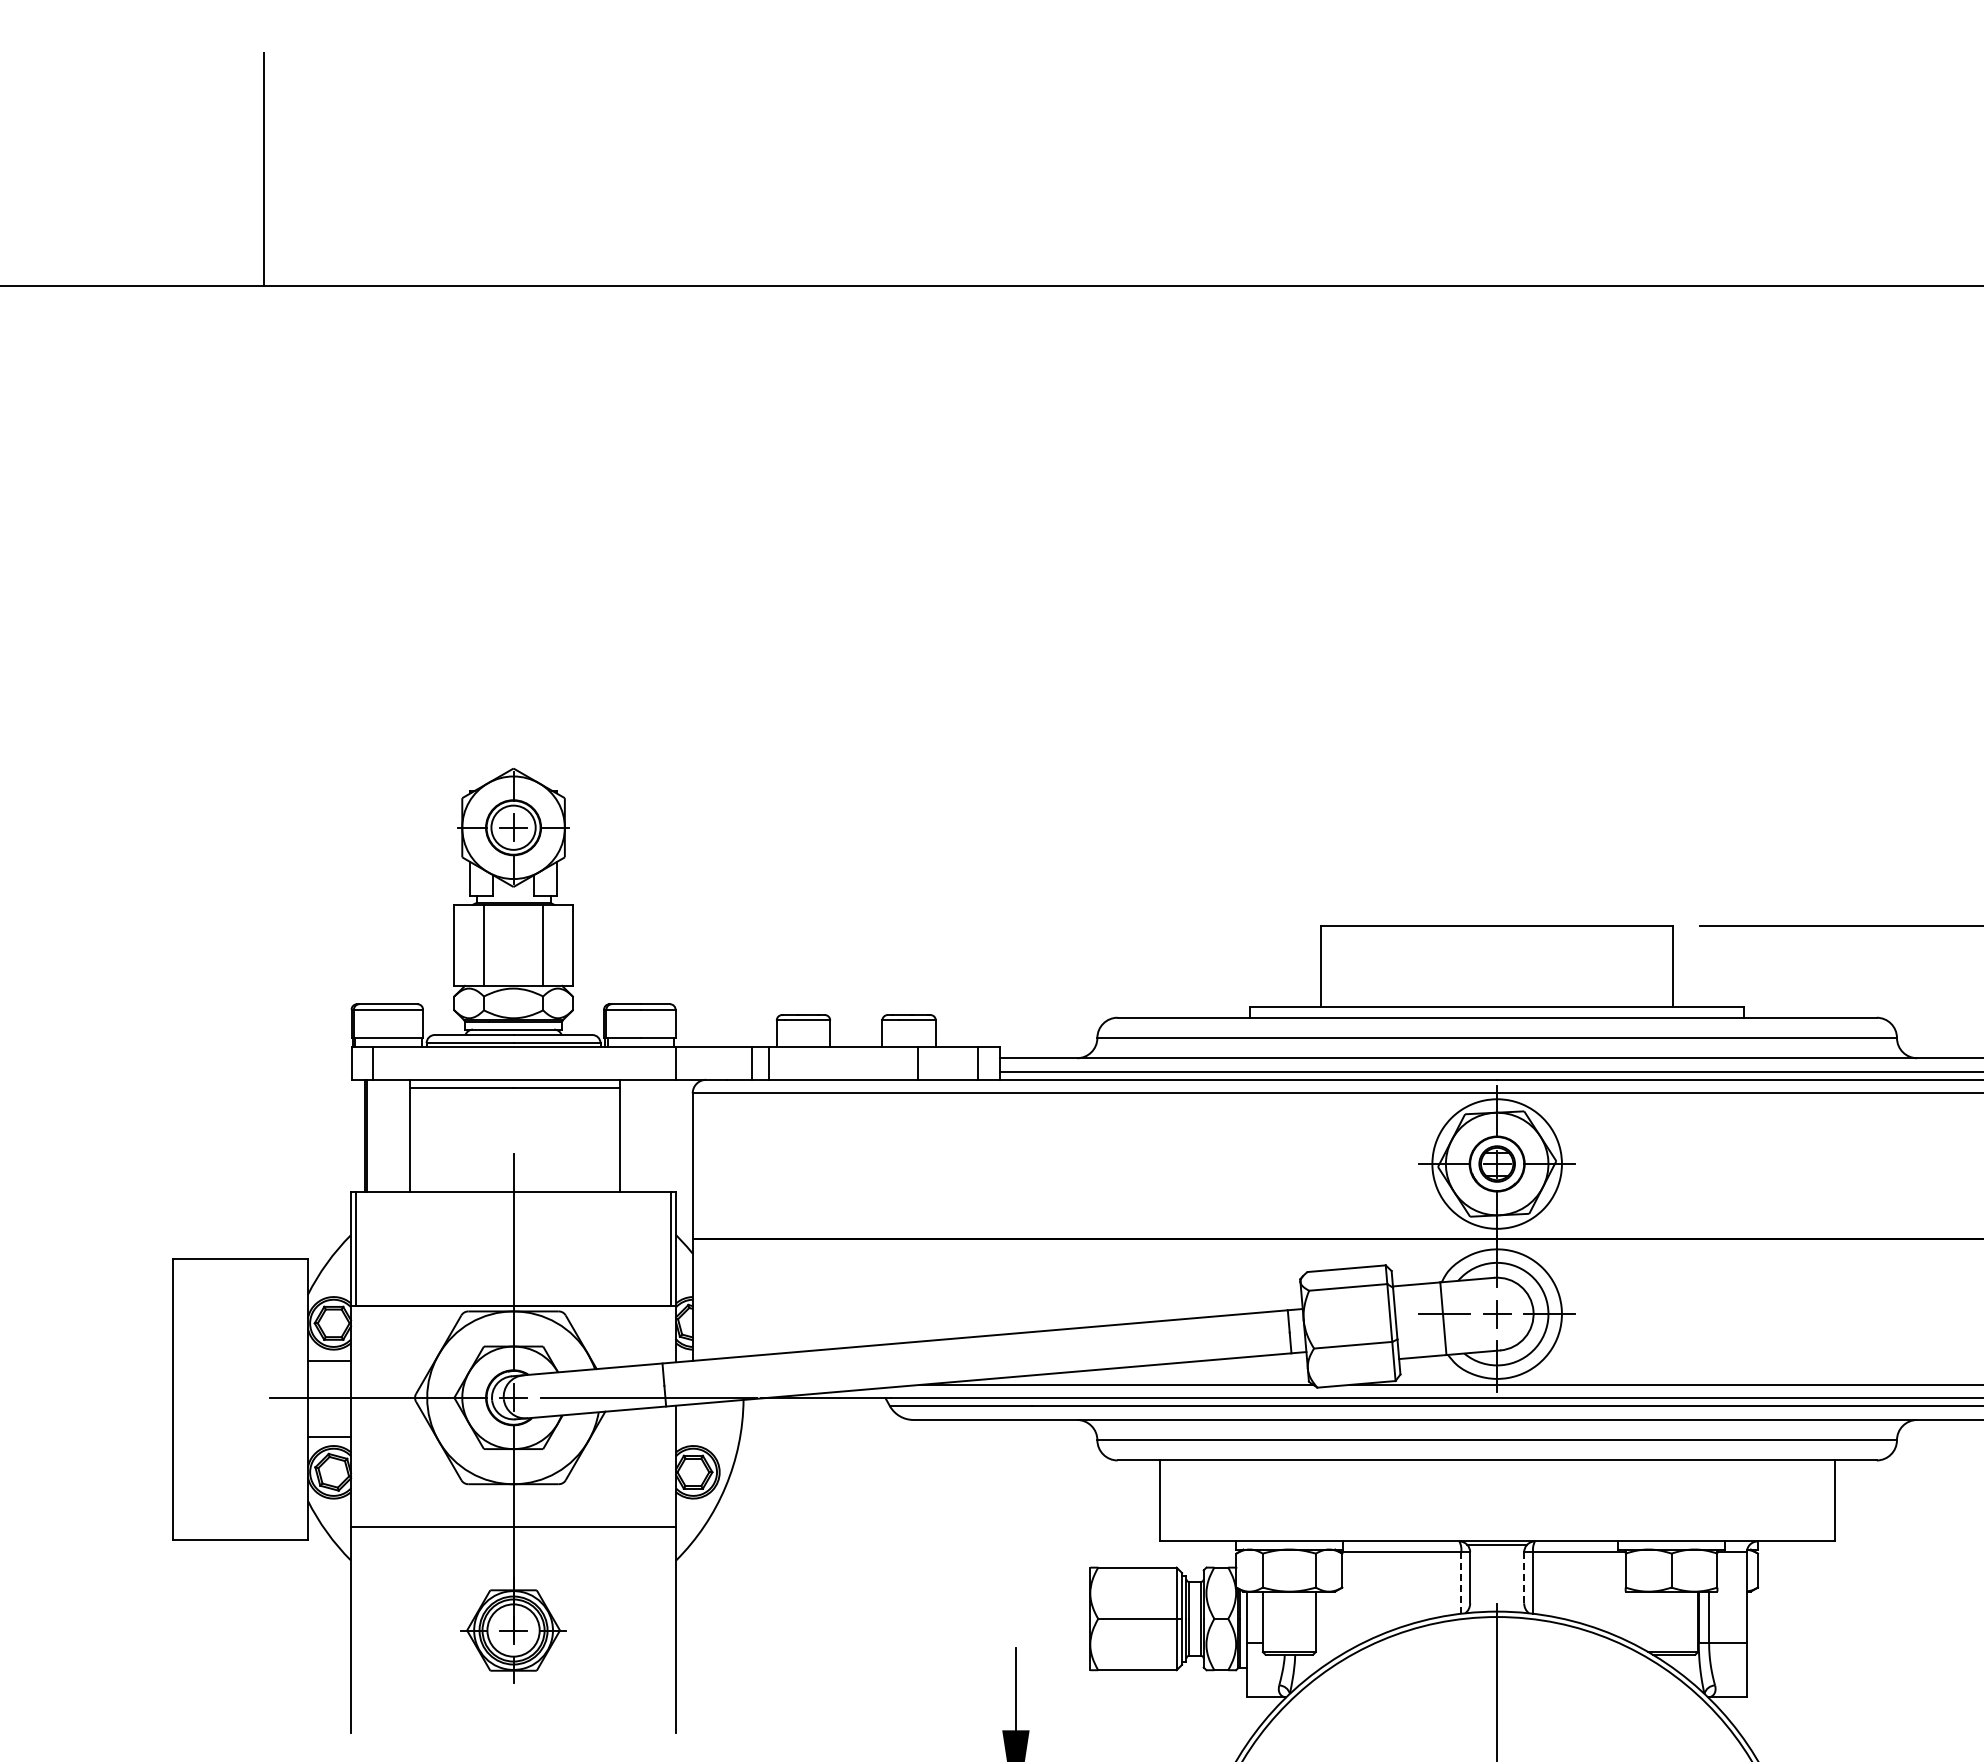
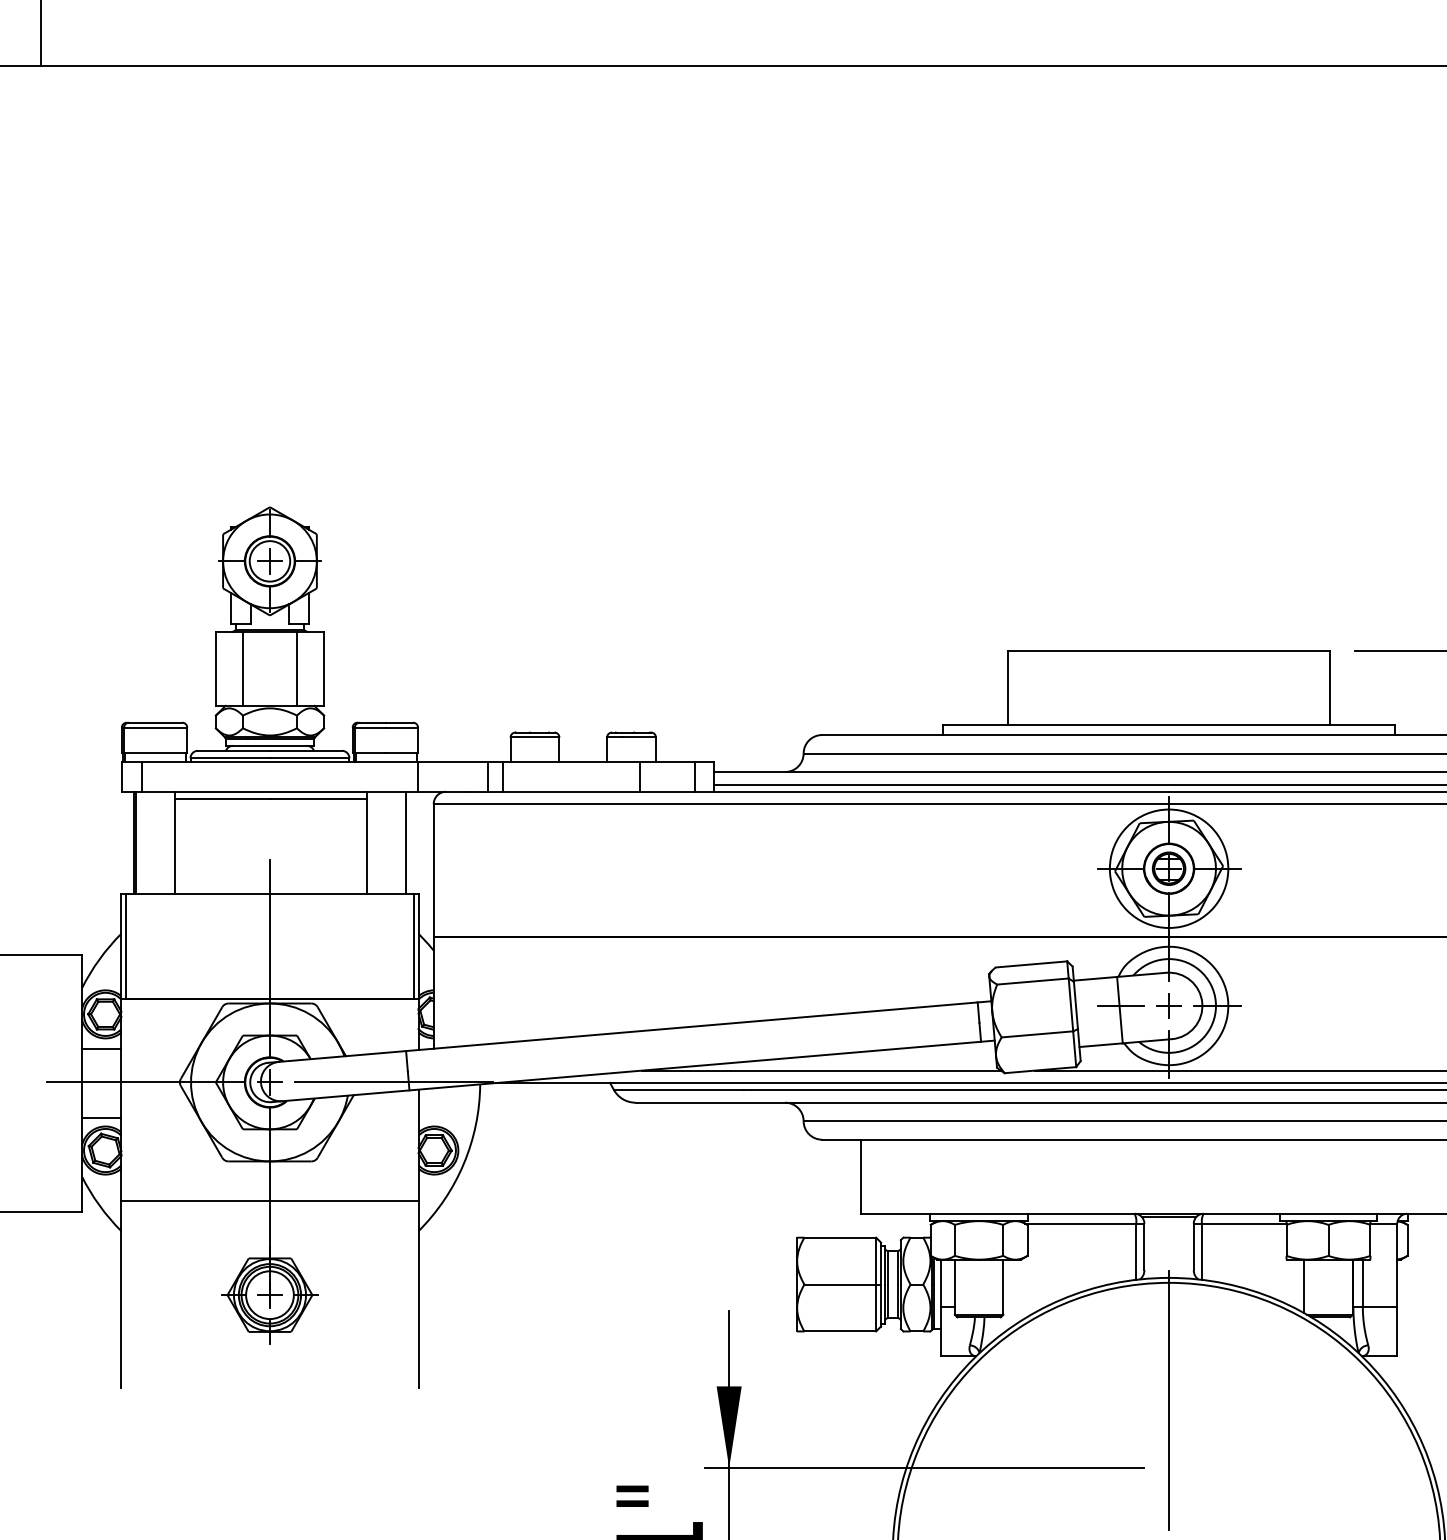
line: (662, 1135) -> (406, 842), added
line: (1524, 1577) -> (1194, 1246), dashed -> solid
line: (1461, 1583) -> (1136, 1252), dashed -> solid
line: (1645, 1620) -> (1304, 1286), added

